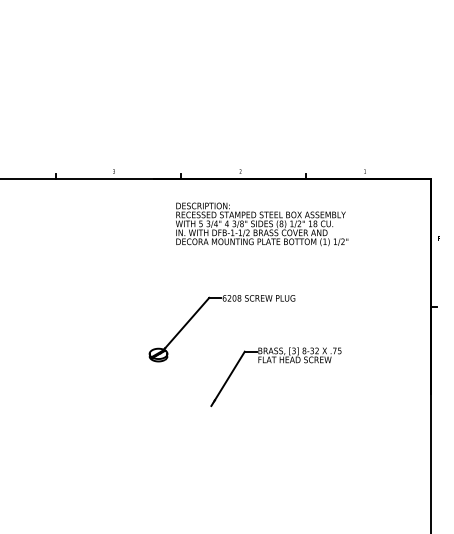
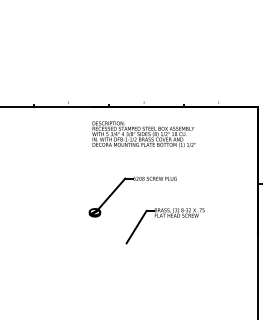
text: (261, 224) -> (143, 134), moved

